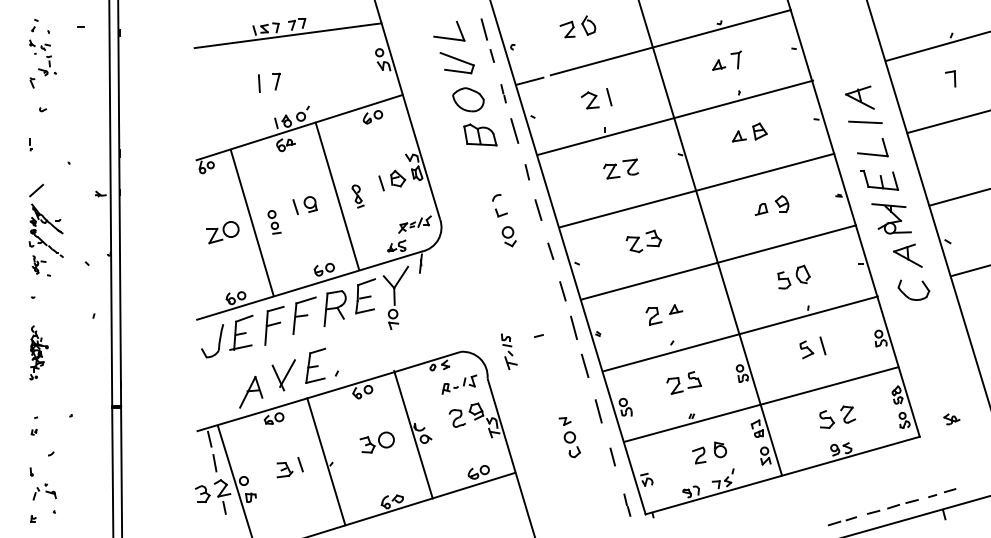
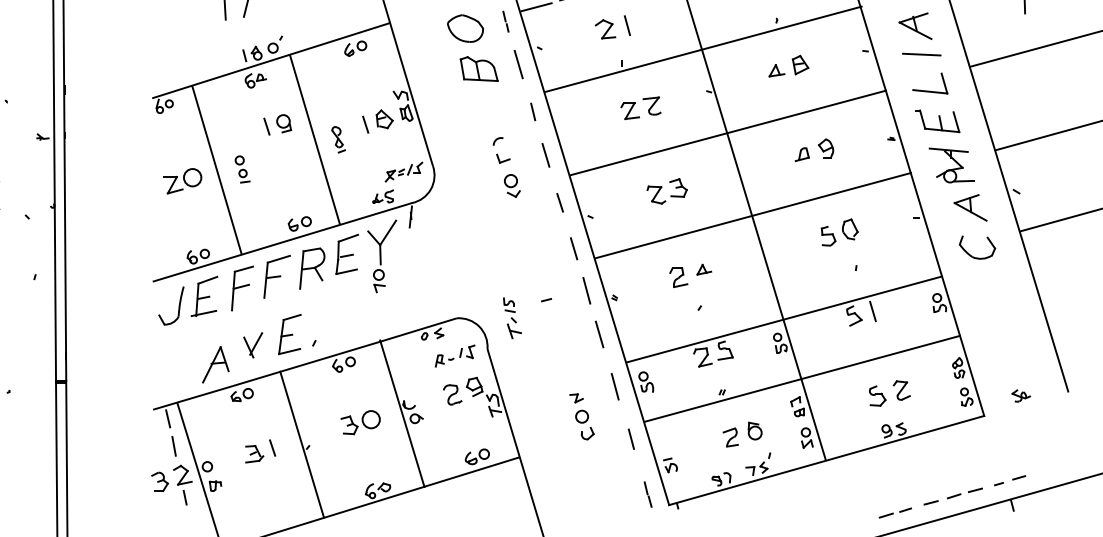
part: (304, 205) -> (277, 124), moved
line: (740, 333) -> (783, 319), moved
part: (283, 375) -> (252, 345), size x0.7

